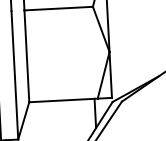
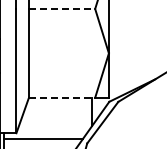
line: (59, 8) -> (62, 8), solid -> dashed
line: (63, 100) -> (62, 97), solid -> dashed

